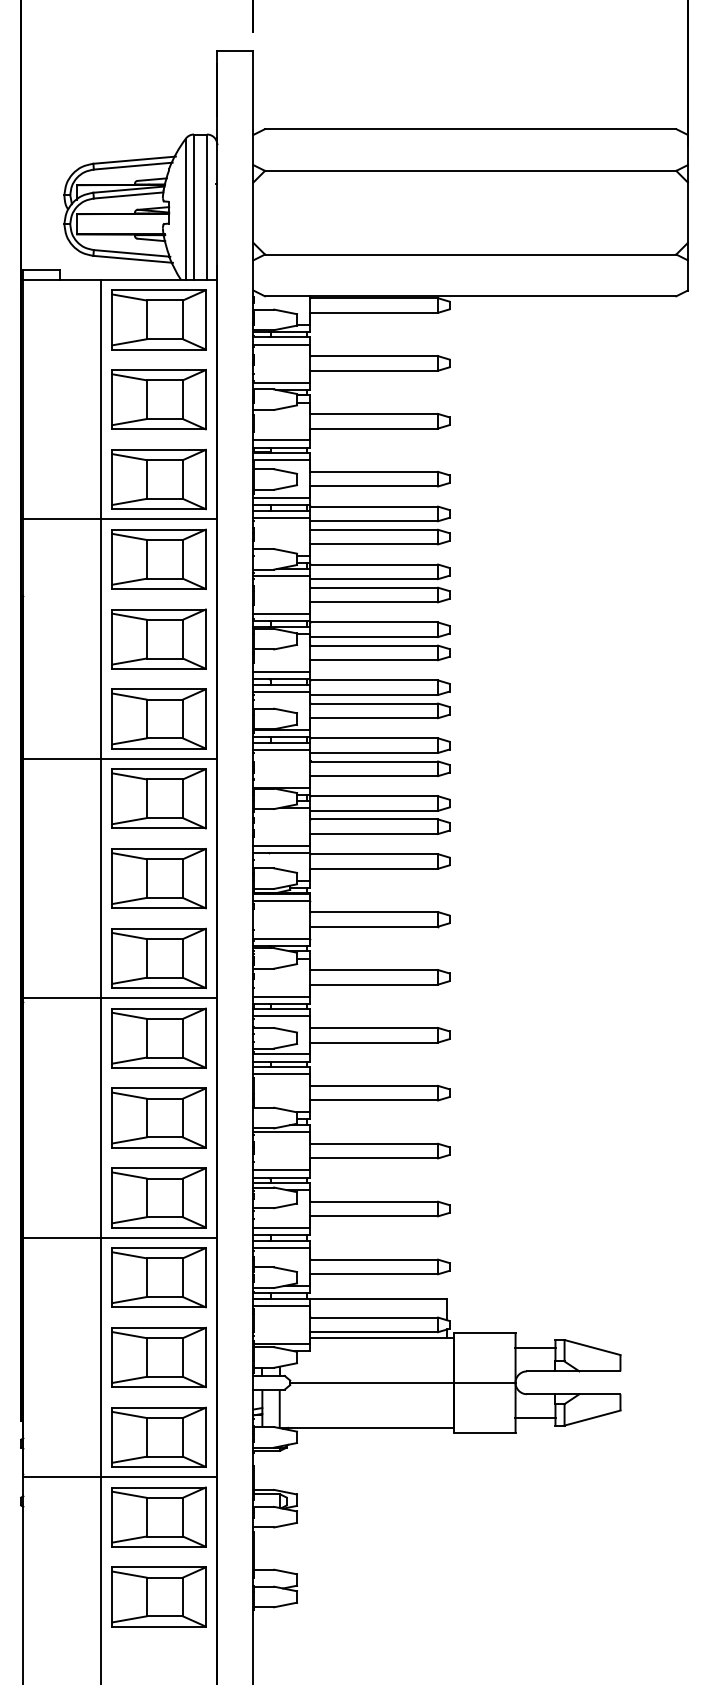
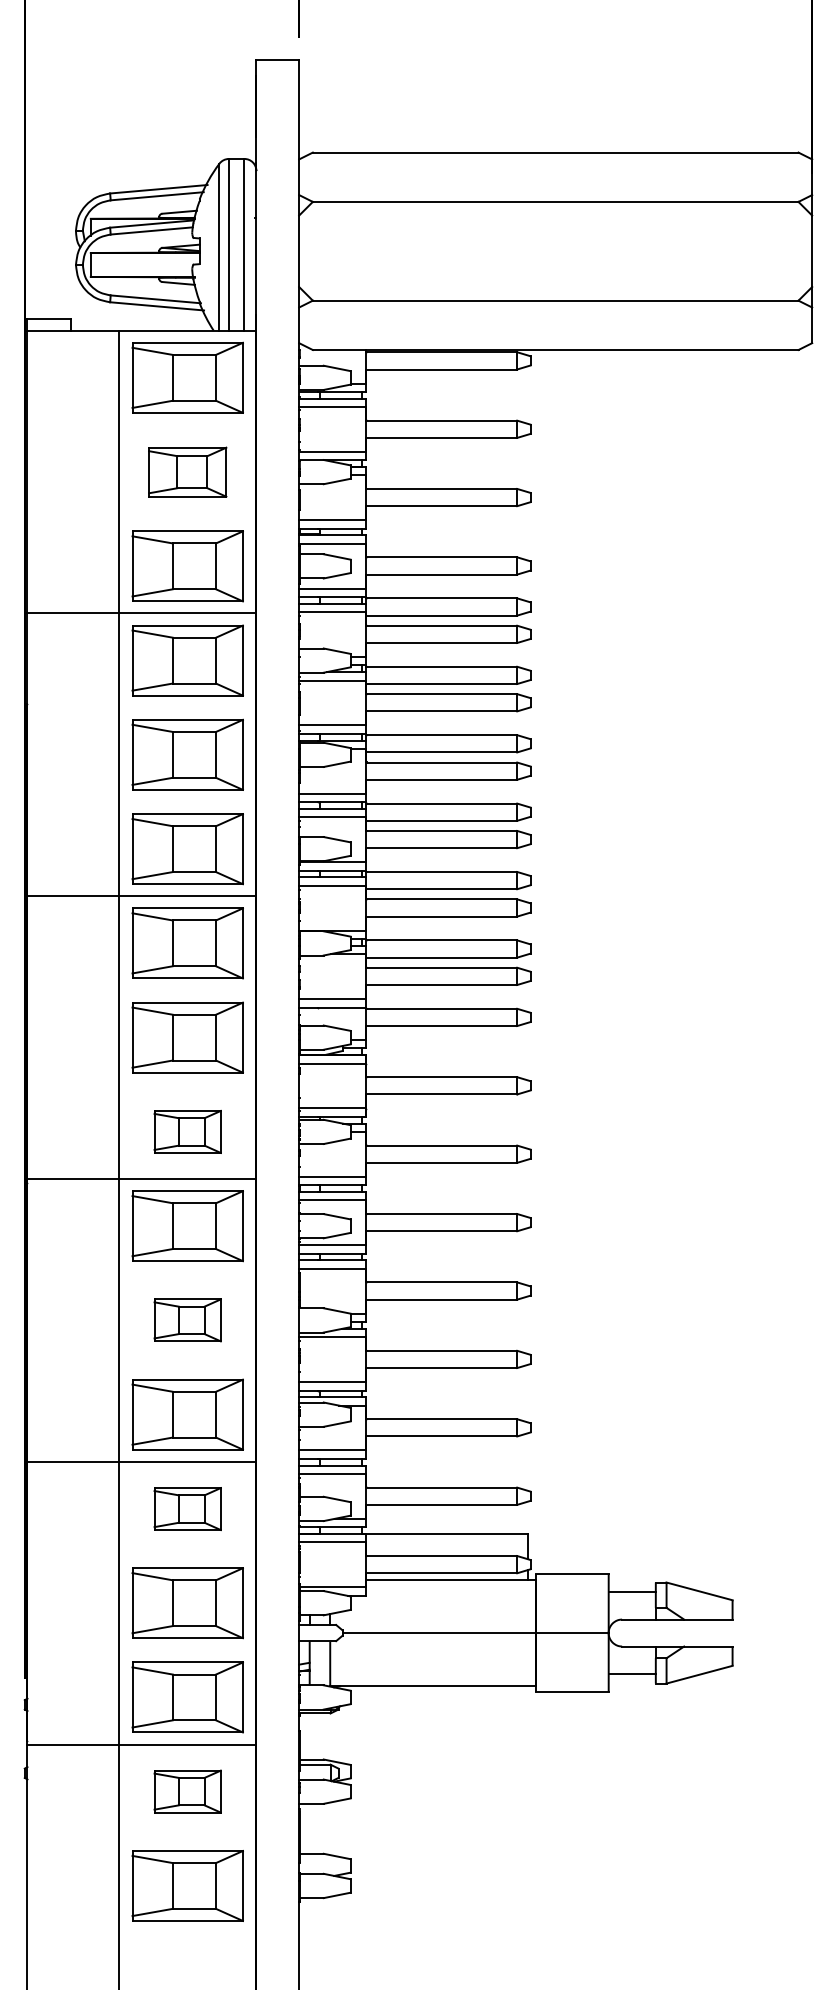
part: (158, 399) -> (187, 471), size x0.7
part: (158, 958) -> (187, 1131), size x0.6
part: (158, 1117) -> (187, 1319), size x0.6
part: (158, 1277) -> (187, 1508), size x0.6
part: (158, 1516) -> (187, 1790), size x0.6

